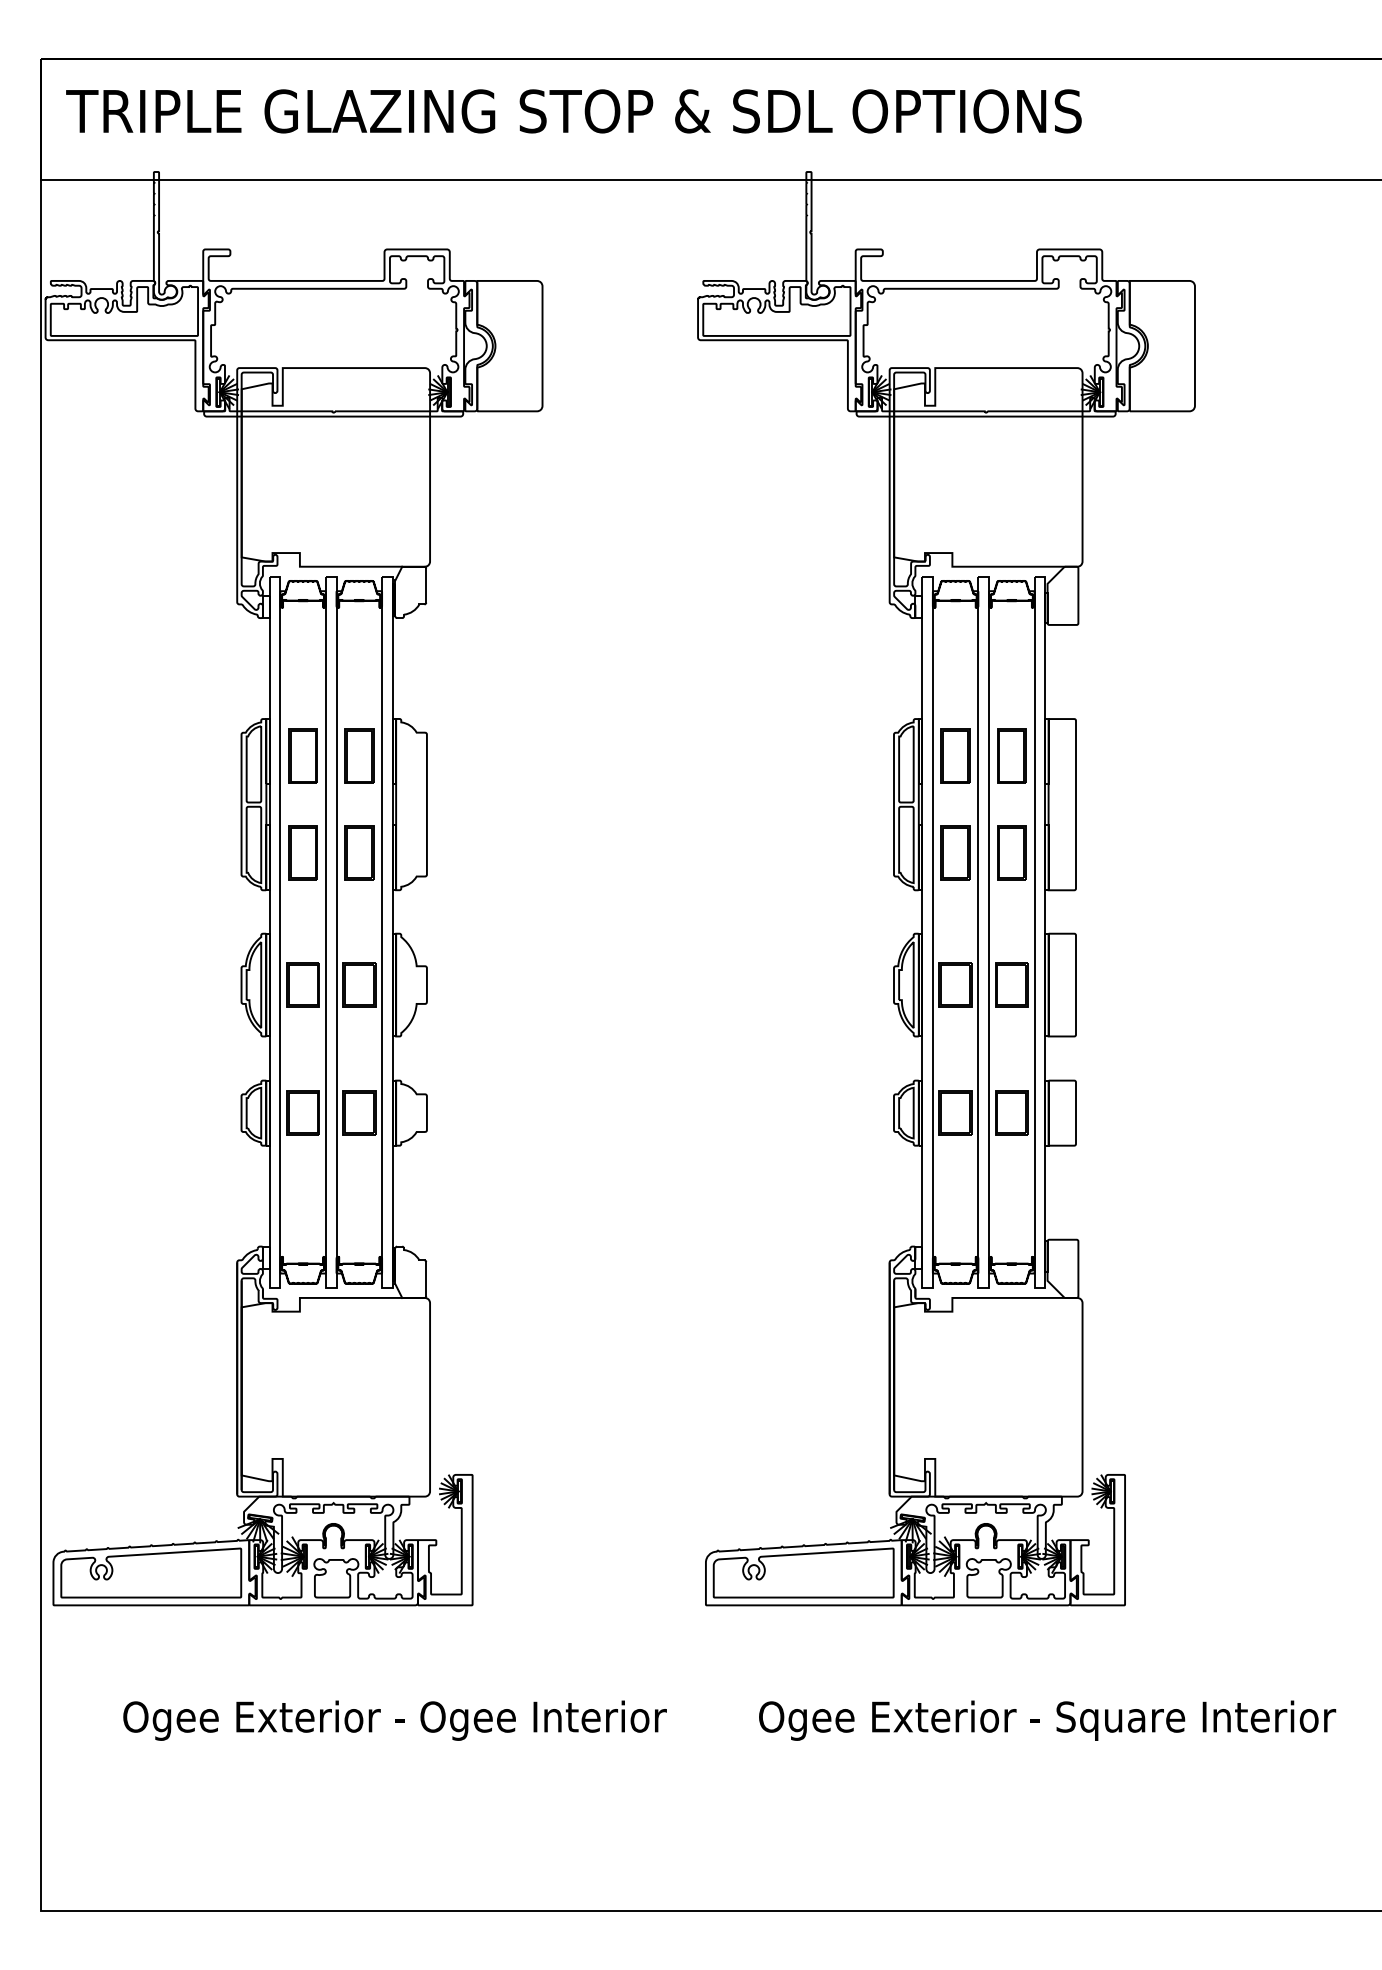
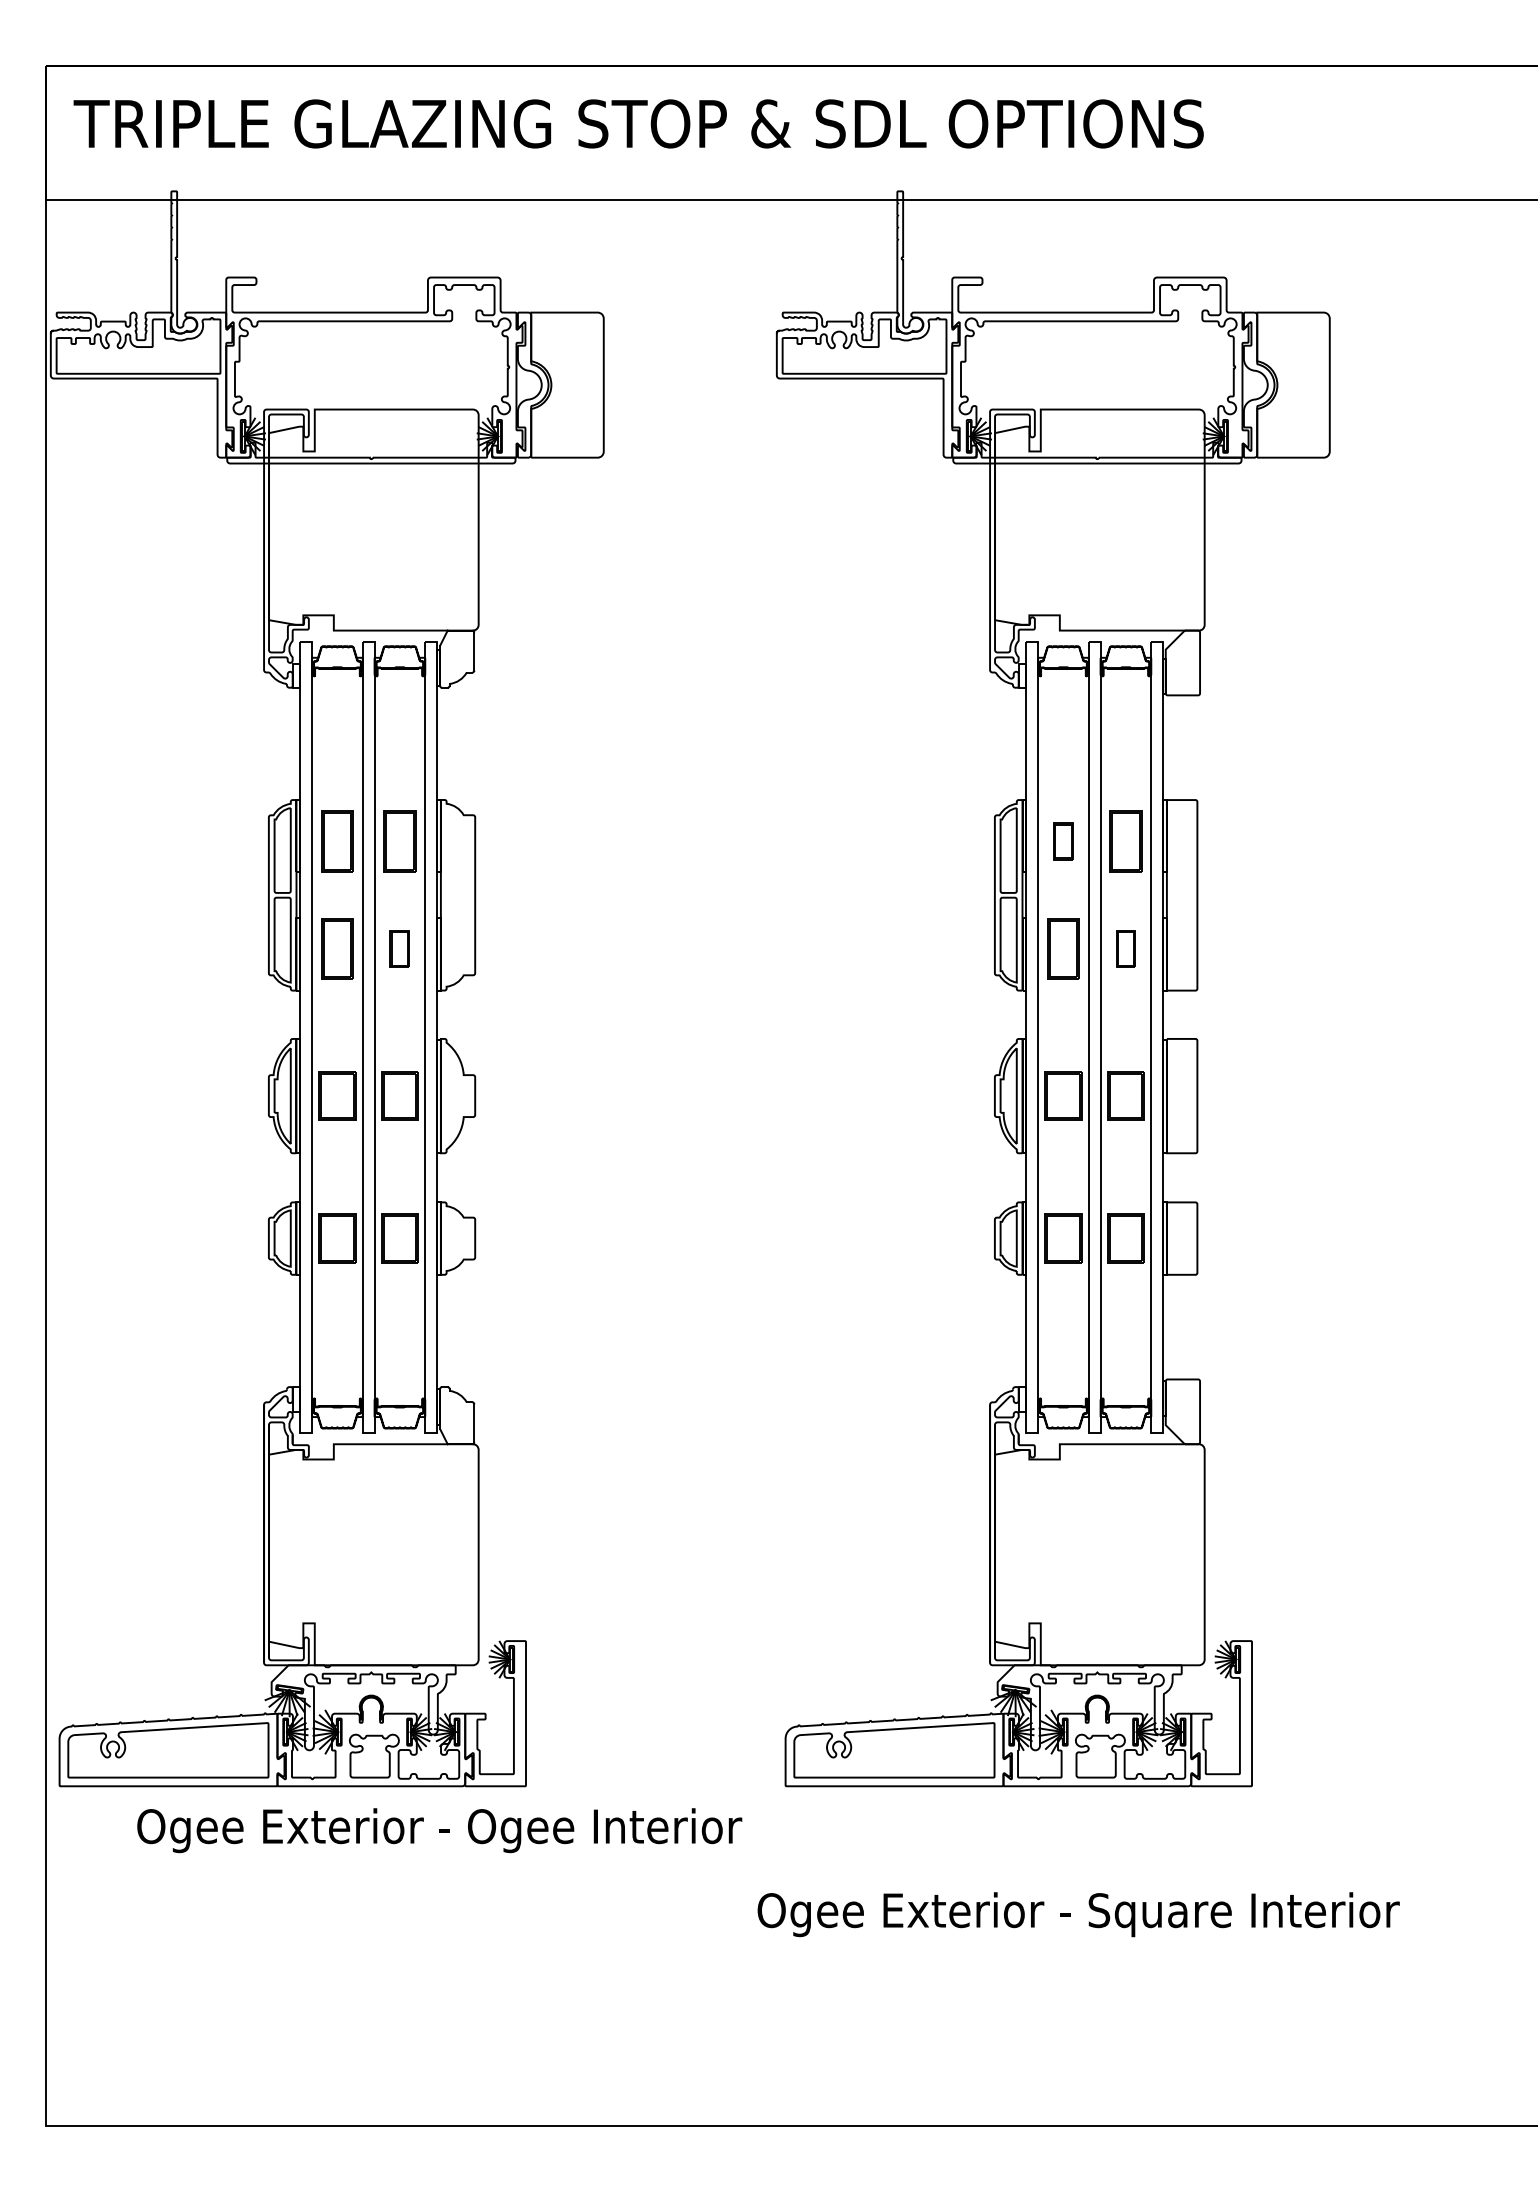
part: (955, 756) -> (1063, 841), size x0.6
part: (358, 852) -> (399, 948), size x0.6
part: (1011, 852) -> (1125, 948), size x0.6
text: (394, 1720) -> (439, 1830), moved
text: (1047, 1720) -> (1078, 1914), moved

